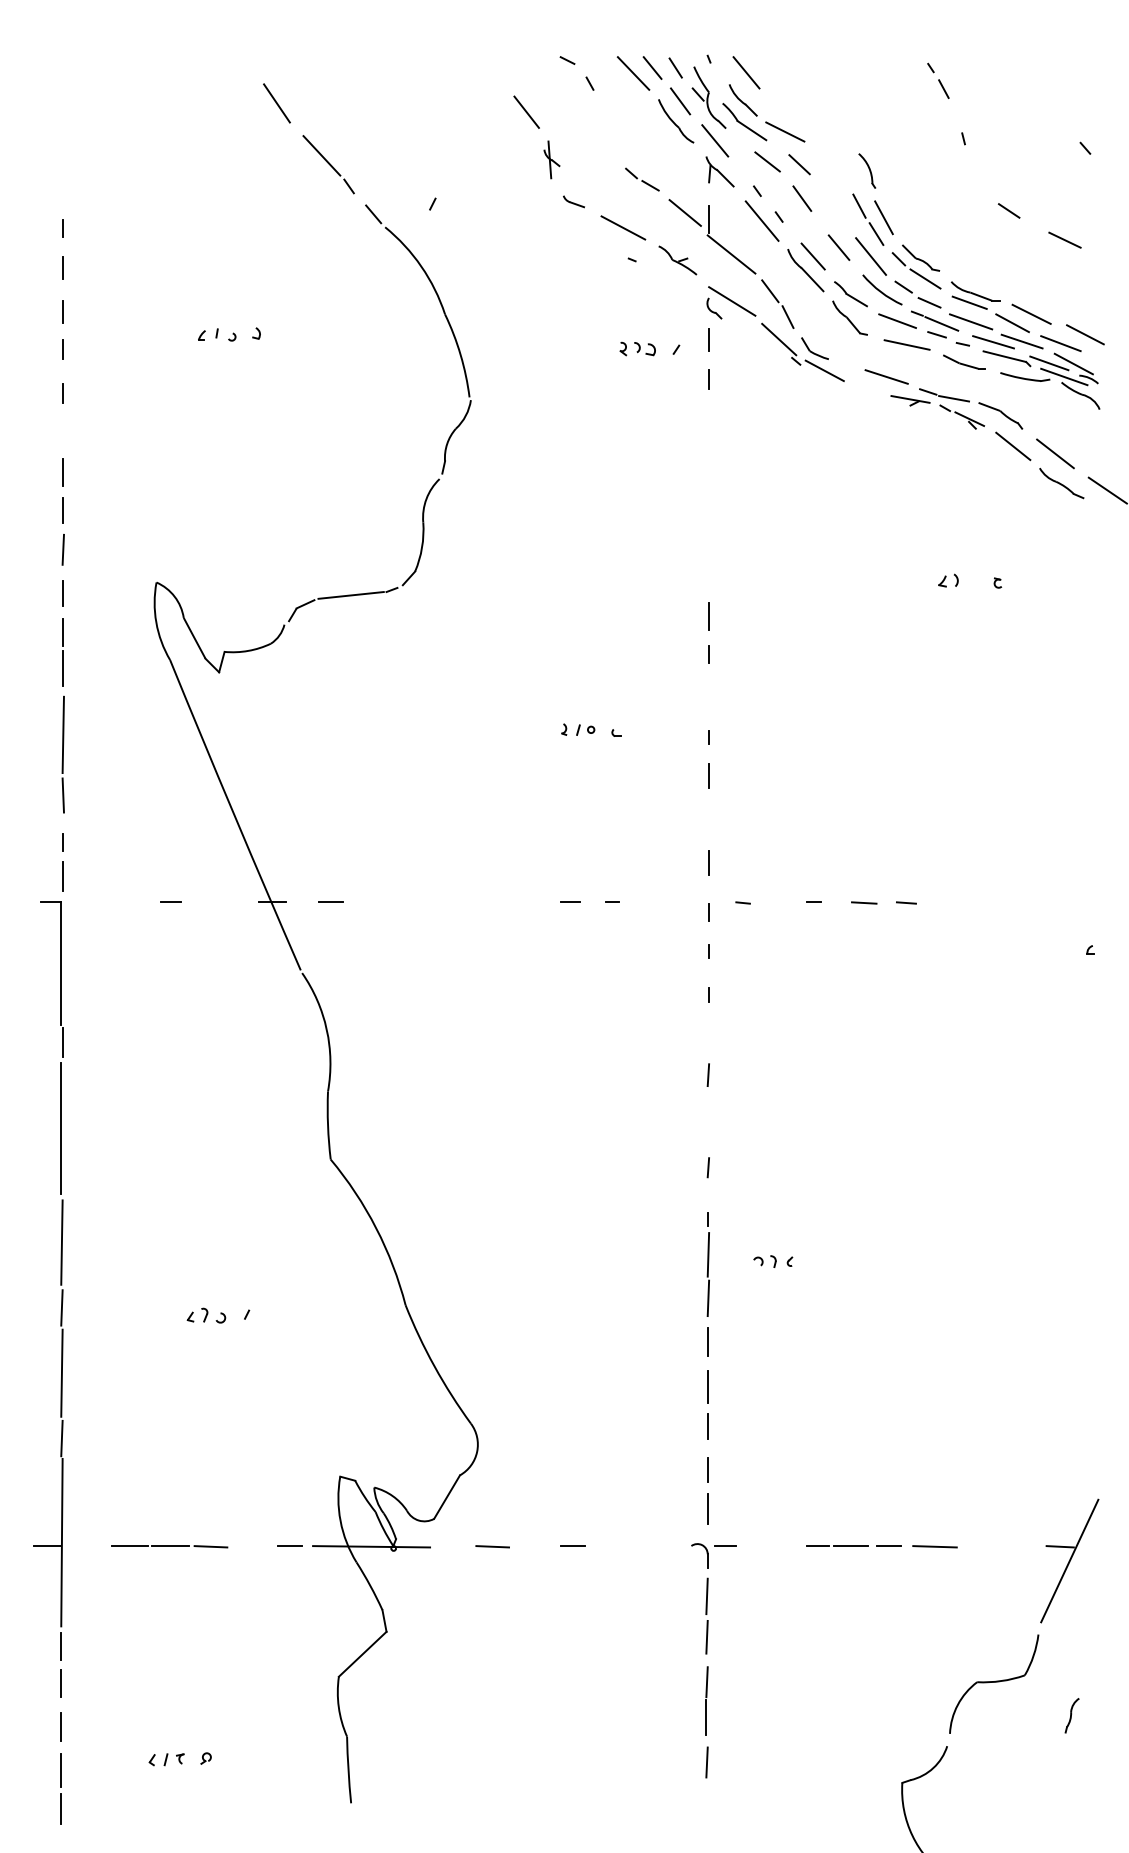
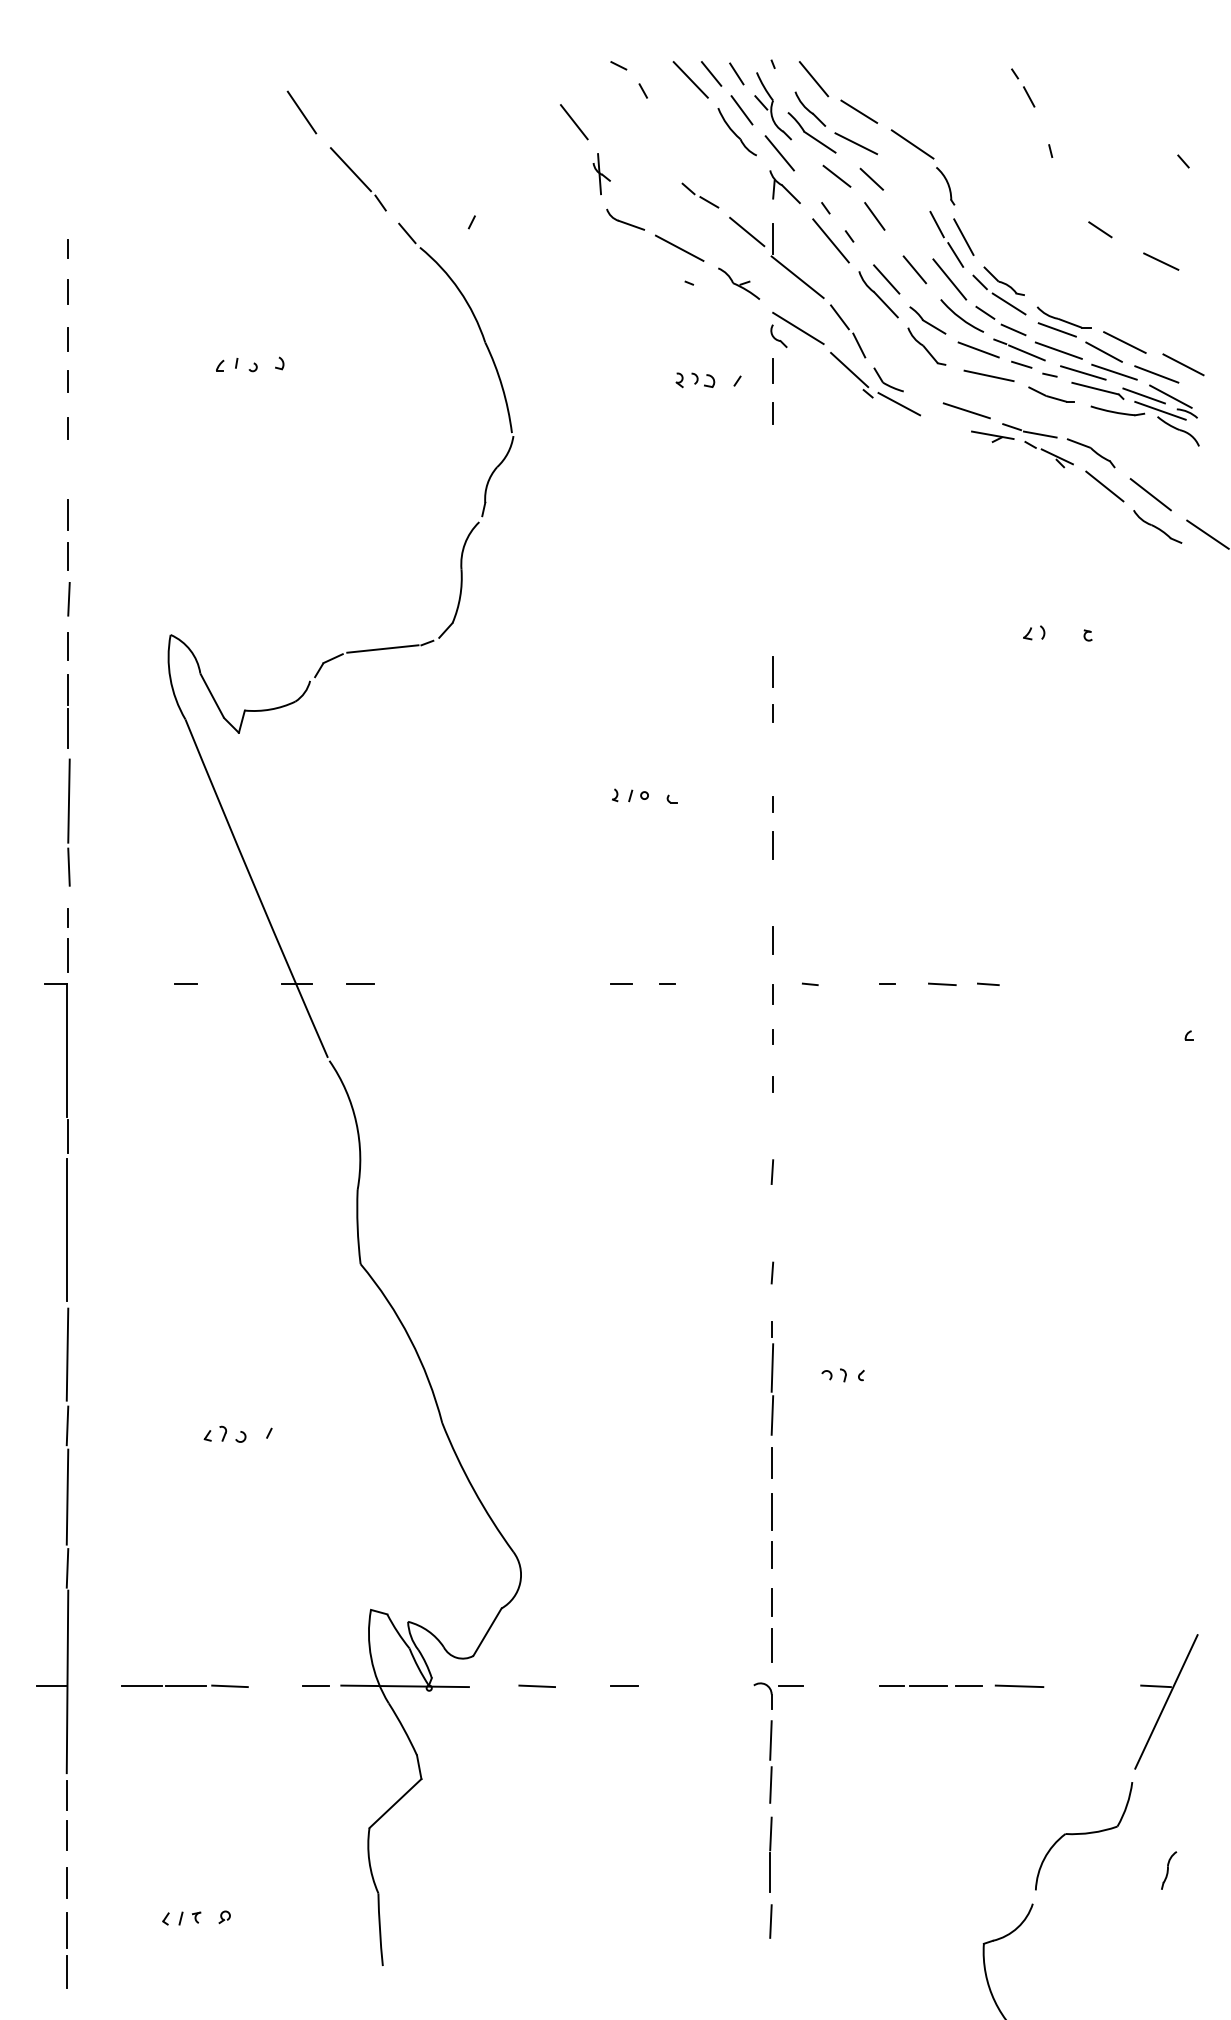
line: (788, 102) -> (859, 111), added
line: (836, 132) -> (912, 144), added
part: (573, 201) -> (625, 219), size x1.67

